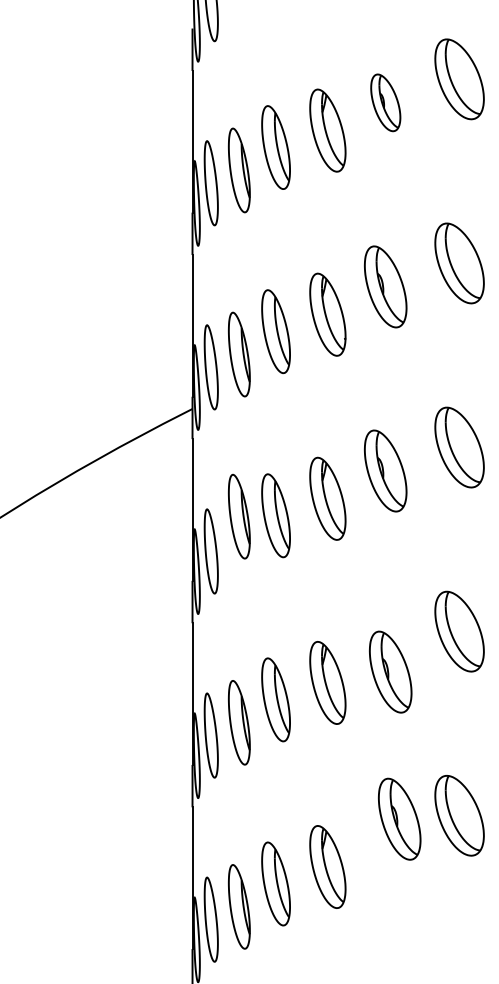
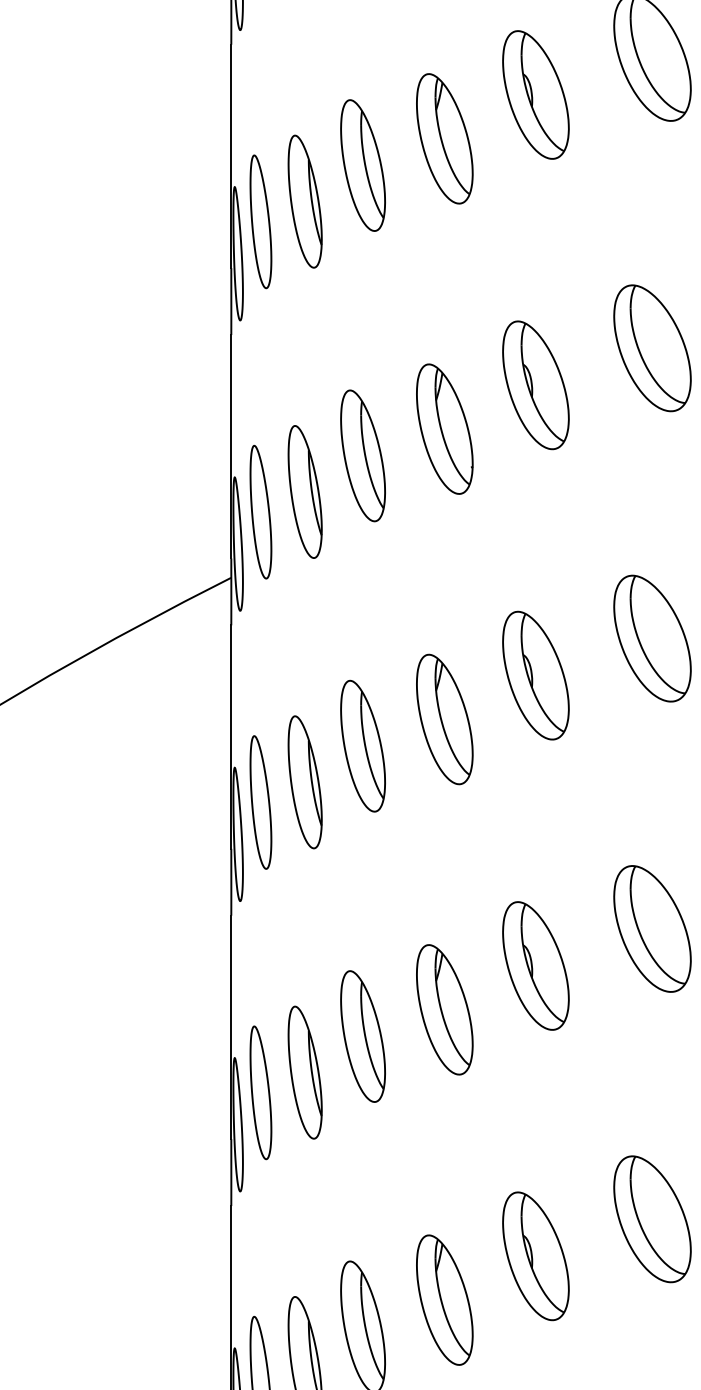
part: (385, 102) -> (535, 94), size x1.43
part: (239, 516) -> (305, 782), moved
part: (390, 671) -> (535, 964), moved
part: (399, 818) -> (535, 1255), moved

